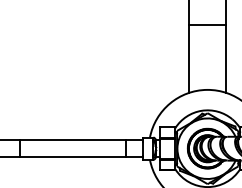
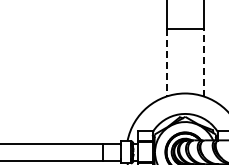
line: (188, 59) -> (166, 63), solid -> dashed
line: (226, 59) -> (204, 63), solid -> dashed

